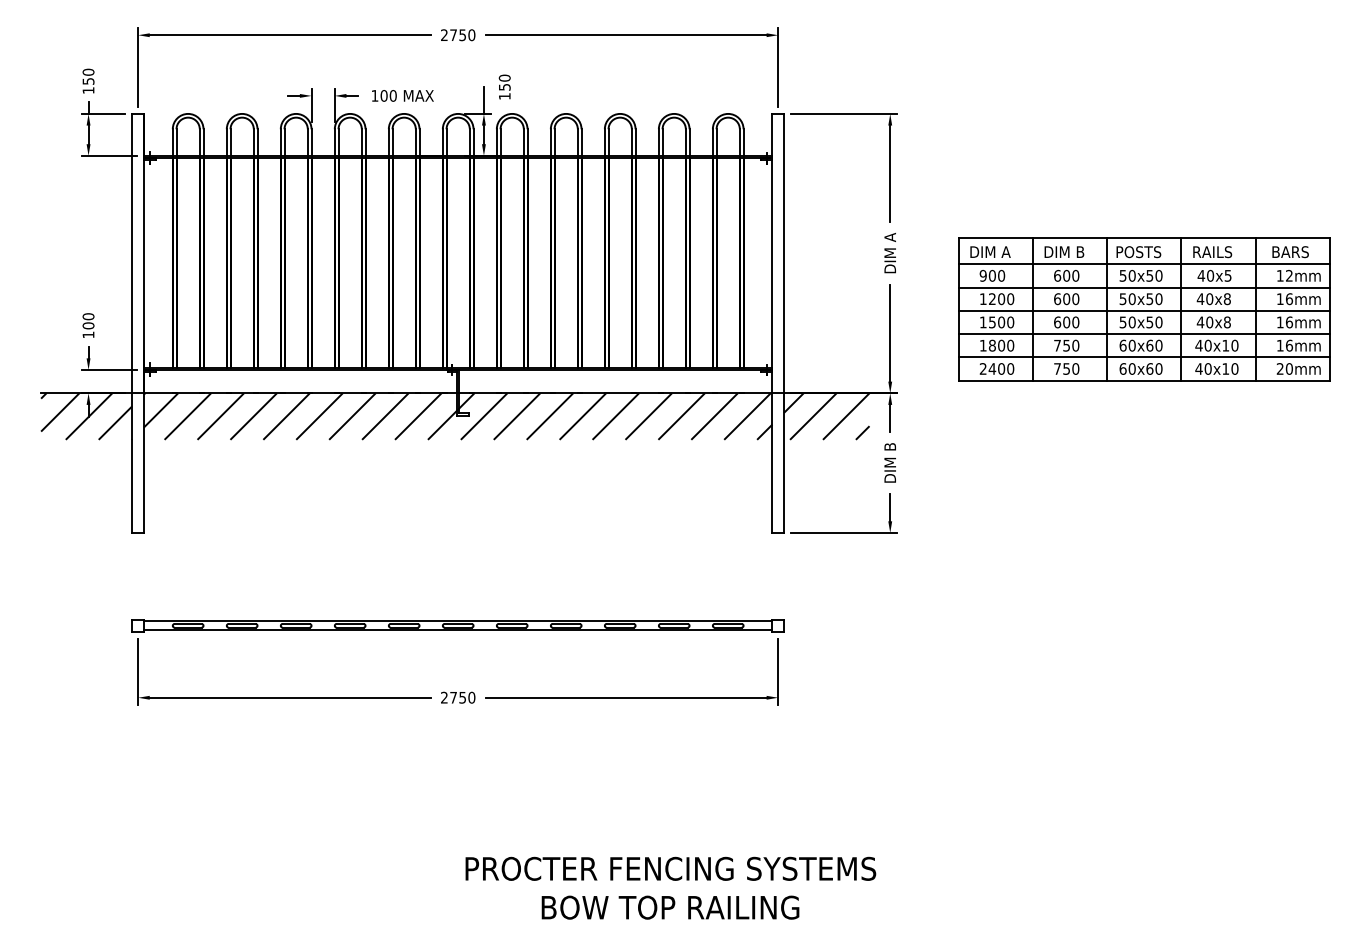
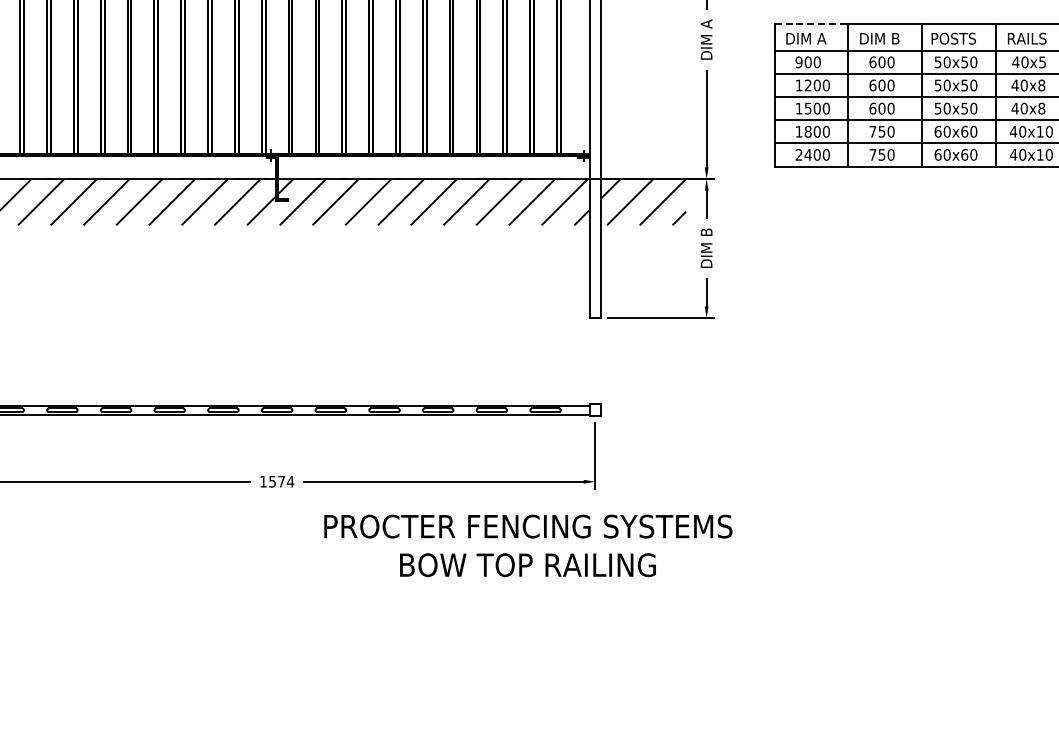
line: (996, 237) -> (812, 24), solid -> dashed
text: (458, 697) -> (277, 481), 2750 -> 1574
text: (670, 887) -> (527, 545), moved

